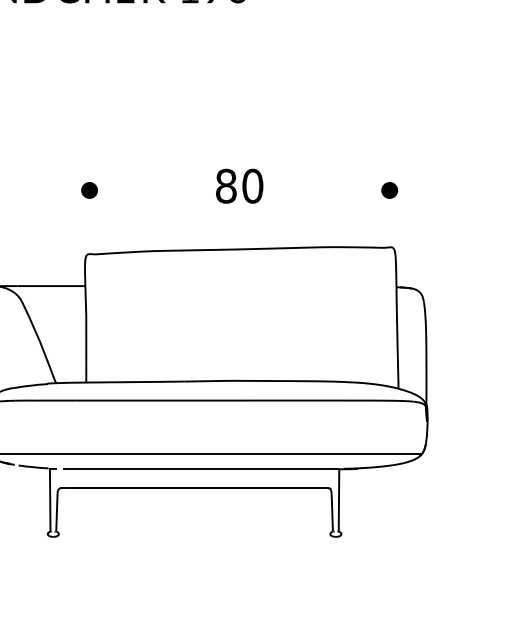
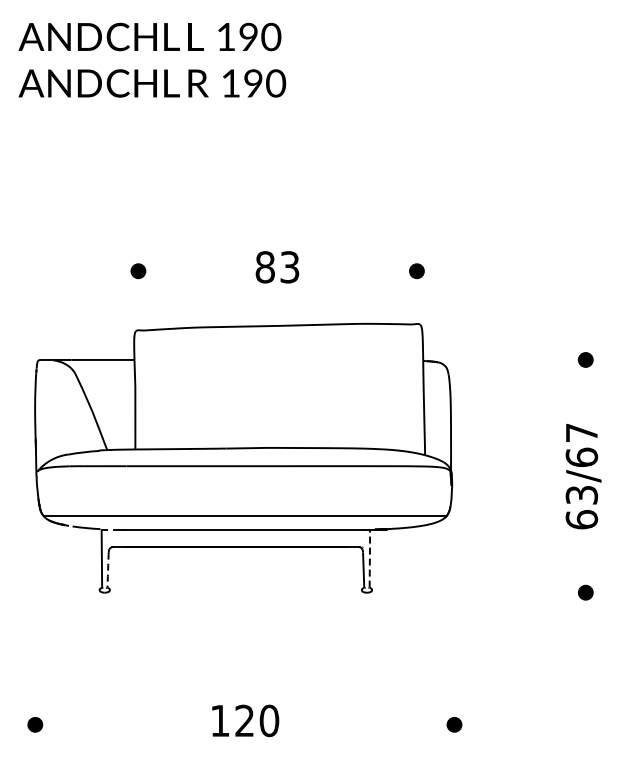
text: (252, 186) -> (289, 267), 80 -> 83
line: (338, 500) -> (369, 558), solid -> dashed
arc: (57, 512) -> (108, 570), solid -> dashed

